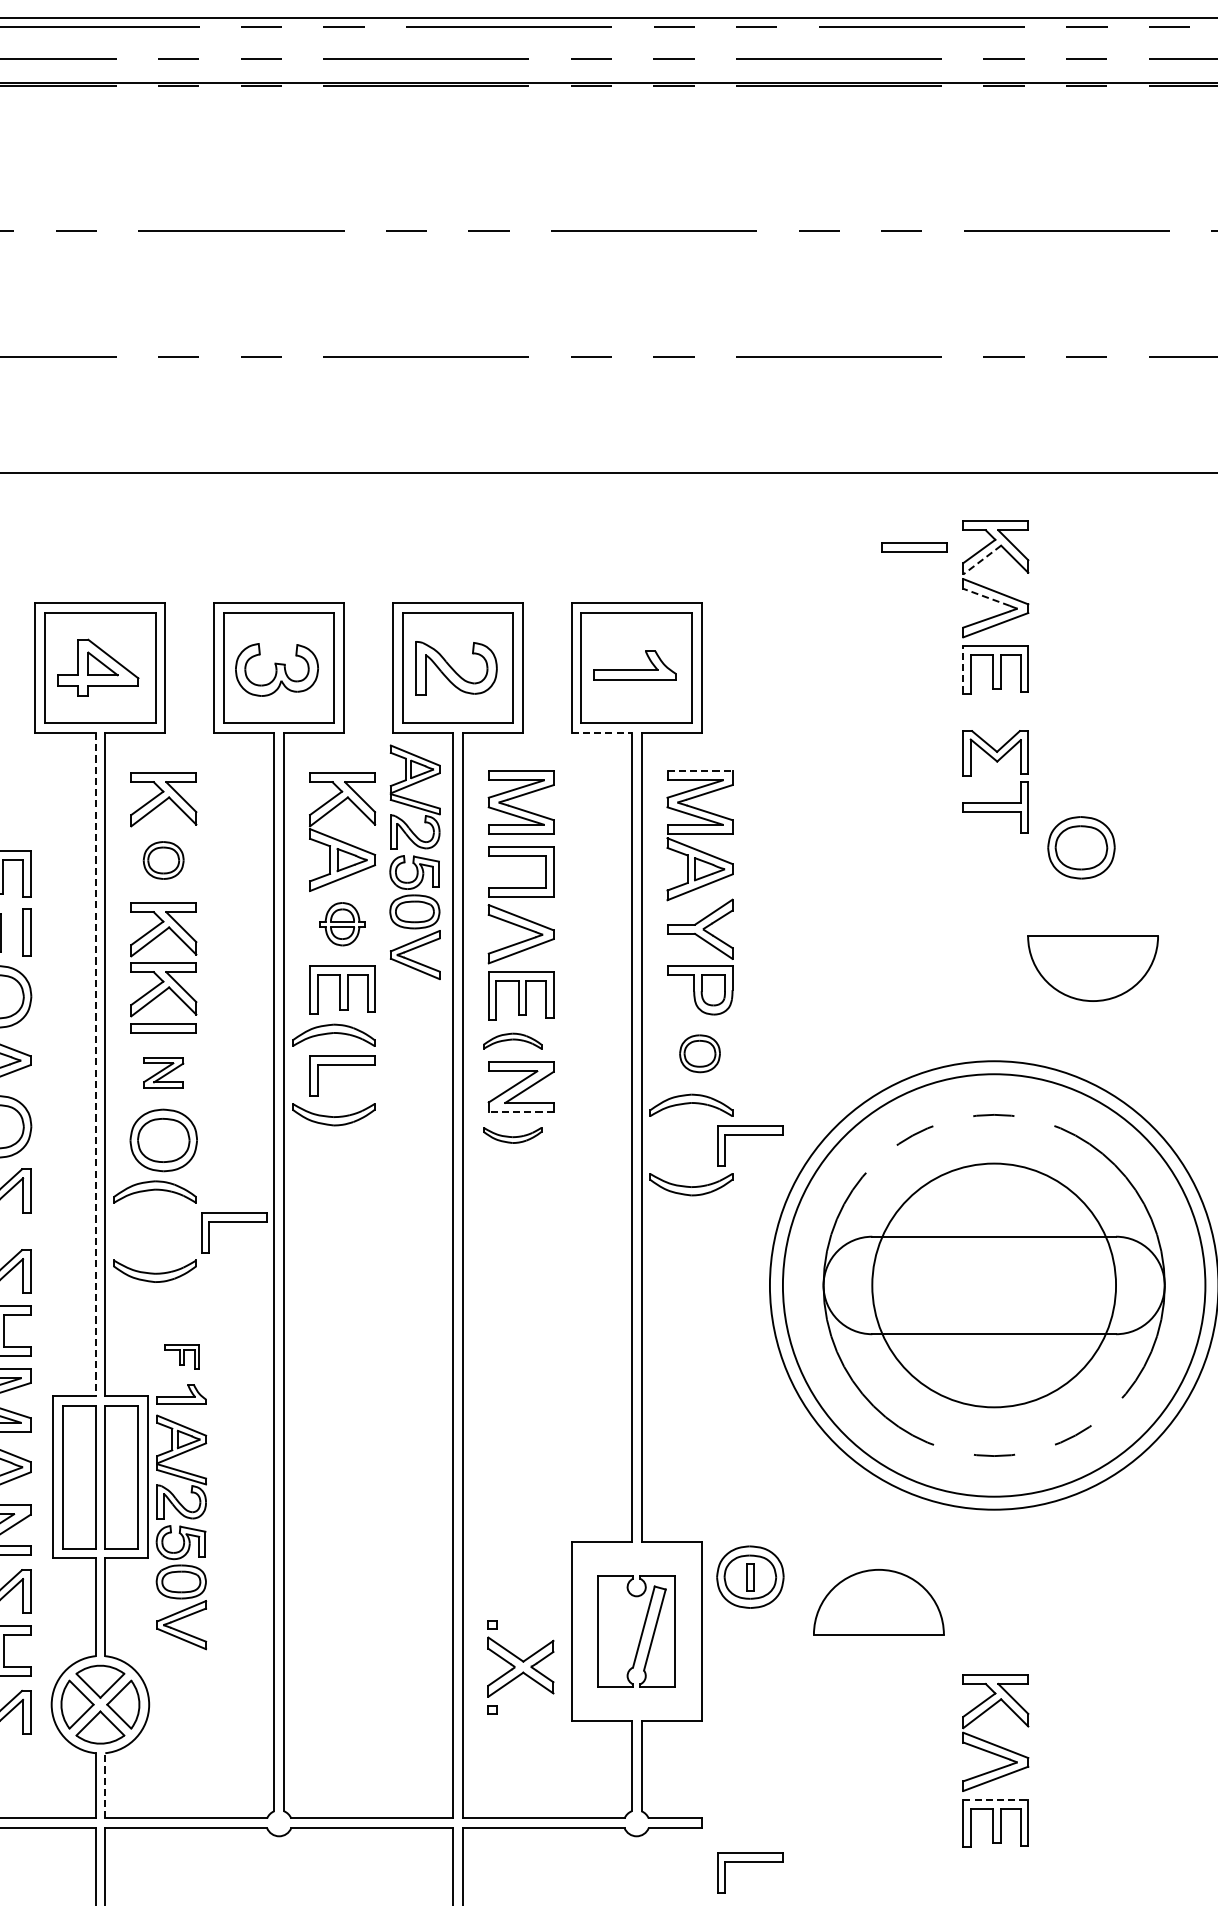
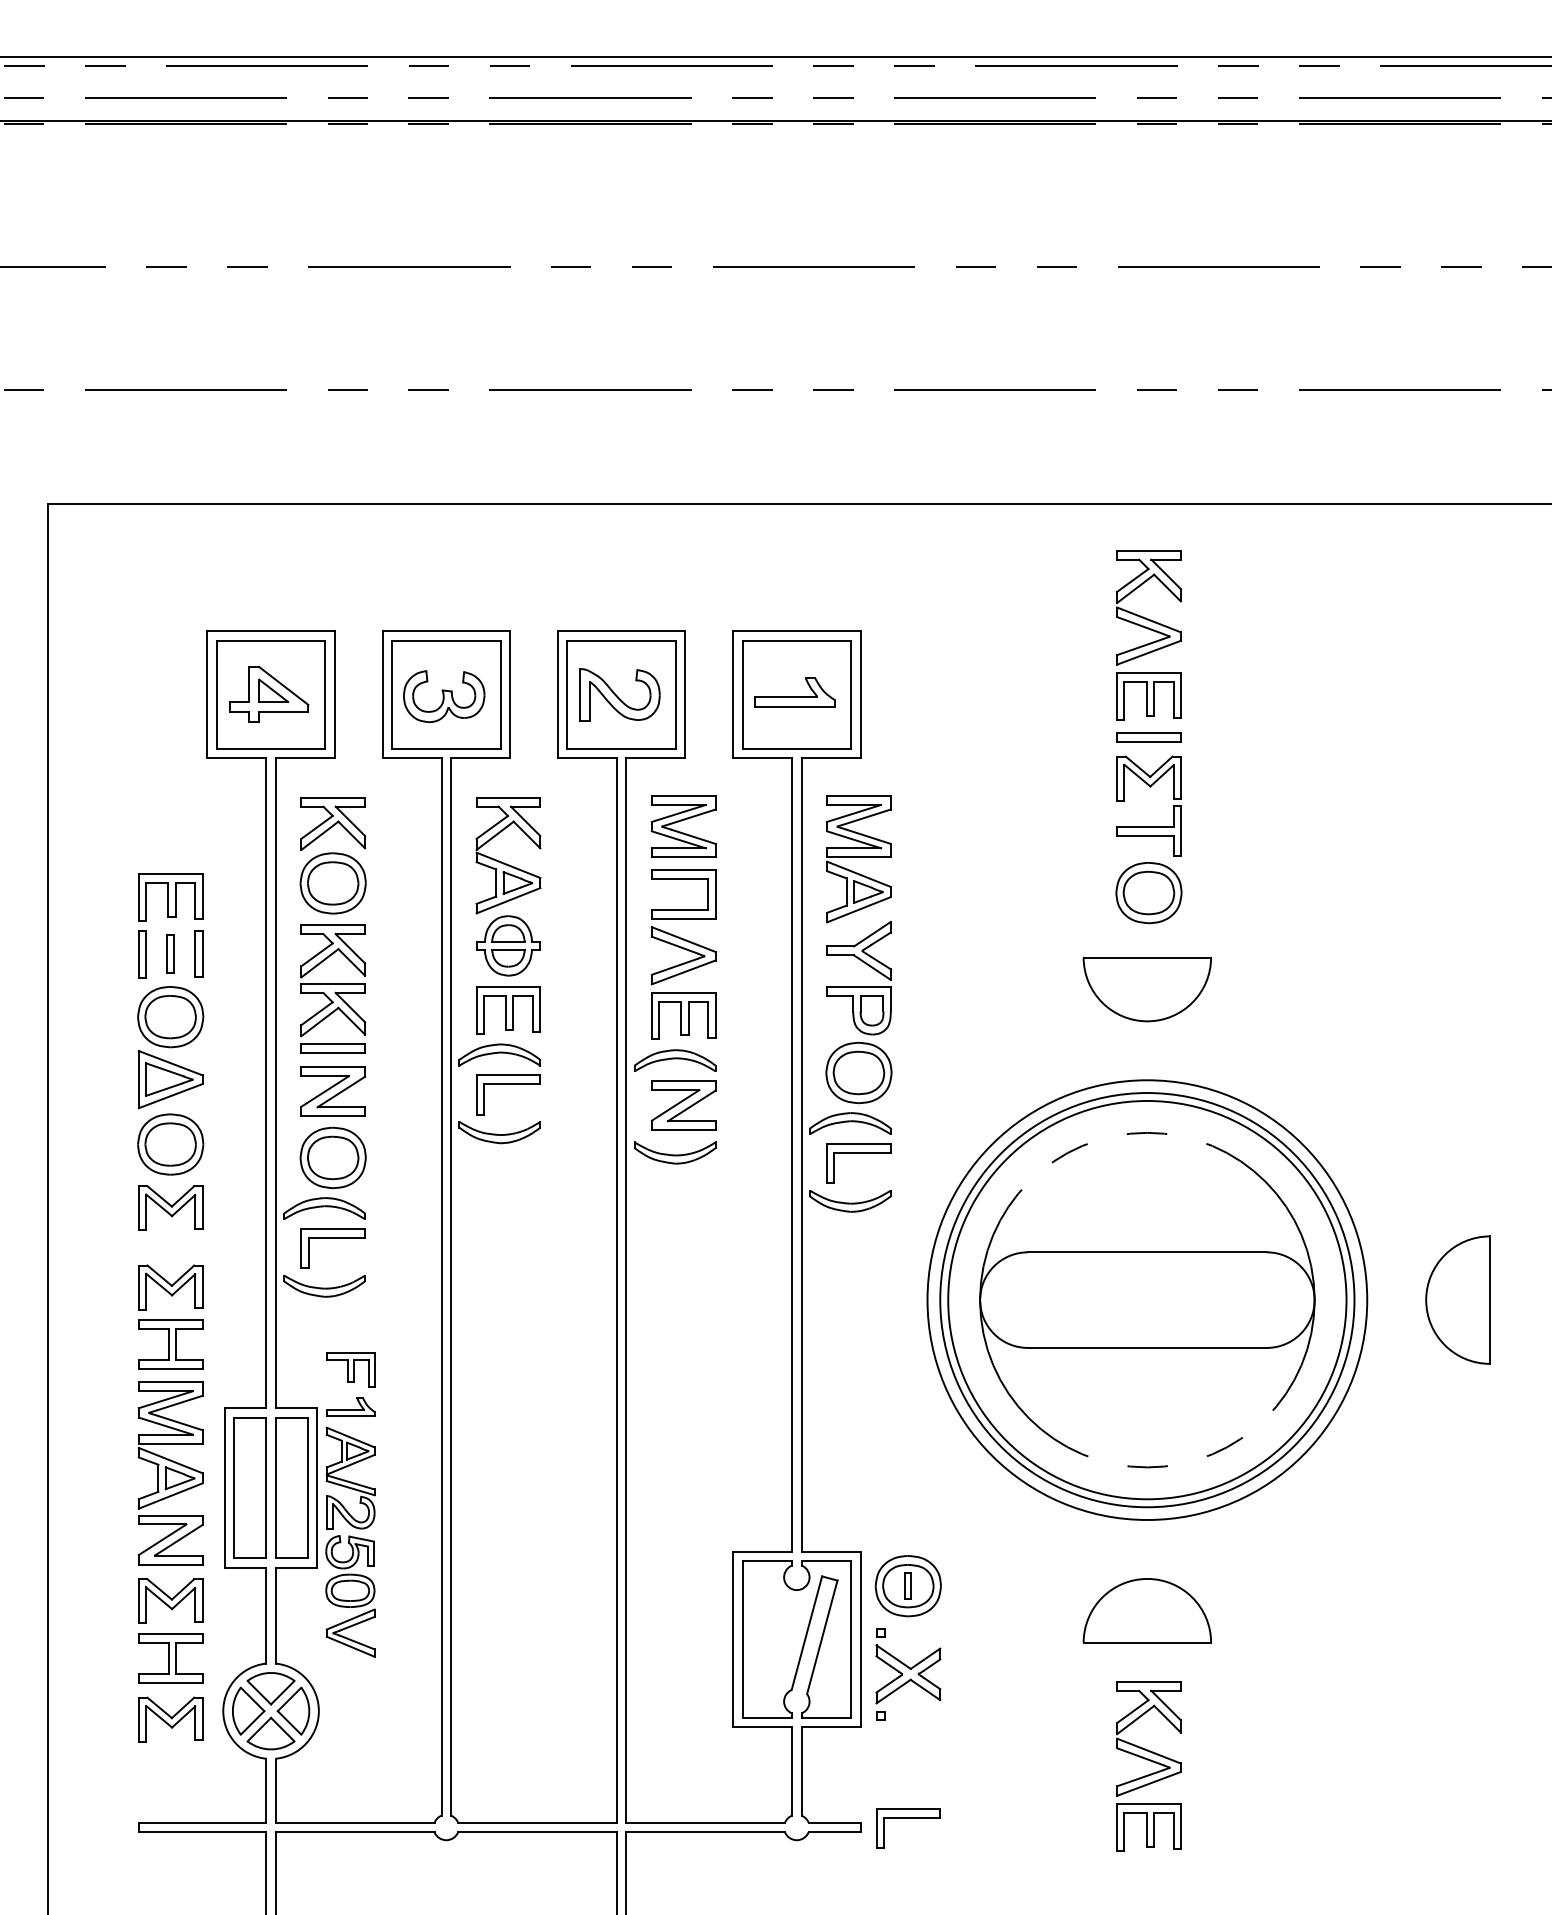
part: (913, 547) -> (1148, 737), moved
line: (982, 560) -> (1135, 589), dashed -> solid
line: (986, 597) -> (1139, 625), dashed -> solid
line: (963, 669) -> (1117, 696), dashed -> solid
line: (602, 733) -> (763, 758), dashed -> solid
line: (699, 771) -> (858, 796), dashed -> solid
part: (1080, 848) -> (1148, 893), moved
part: (163, 860) -> (332, 883), size x1.67
part: (414, 861) -> (579, 884), removed
part: (342, 923) -> (508, 945), size x1.43
part: (1092, 968) -> (1146, 989), moved
part: (512, 1041) -> (675, 1060), size x1.43
part: (699, 1053) -> (858, 1072), size x1.67
line: (95, 1064) -> (266, 1083), dashed -> solid
part: (163, 1072) -> (332, 1091), size x1.67
line: (521, 1112) -> (683, 1130), dashed -> solid
part: (512, 1134) -> (675, 1152), size x1.43
part: (749, 1135) -> (858, 1153), moved
part: (233, 1222) -> (332, 1238), moved
circle: (994, 1284) -> (1147, 1299), size x1.67
part: (181, 1356) -> (350, 1369), size x1.43
part: (878, 1602) -> (1146, 1610), moved
part: (636, 1631) -> (796, 1639), size x1.43
part: (521, 1667) -> (908, 1674), moved
line: (104, 1785) -> (275, 1790), dashed -> solid
line: (995, 1799) -> (1148, 1804), dashed -> solid
part: (750, 1862) -> (908, 1818), moved

